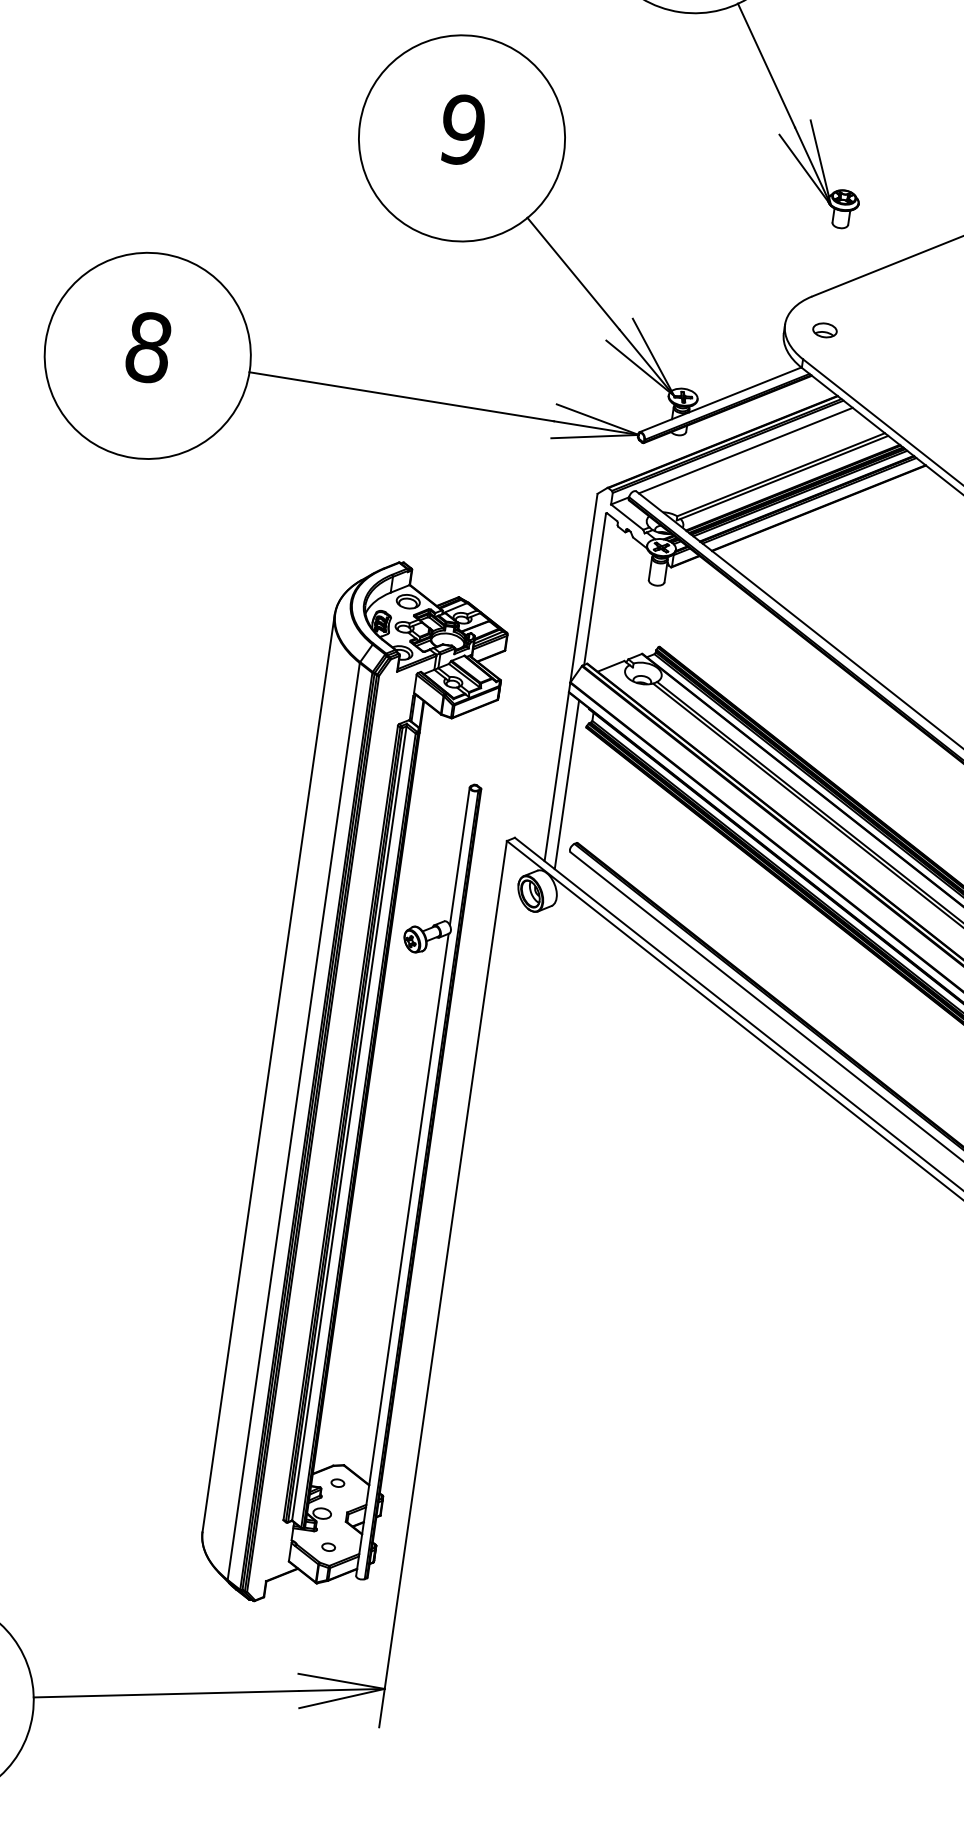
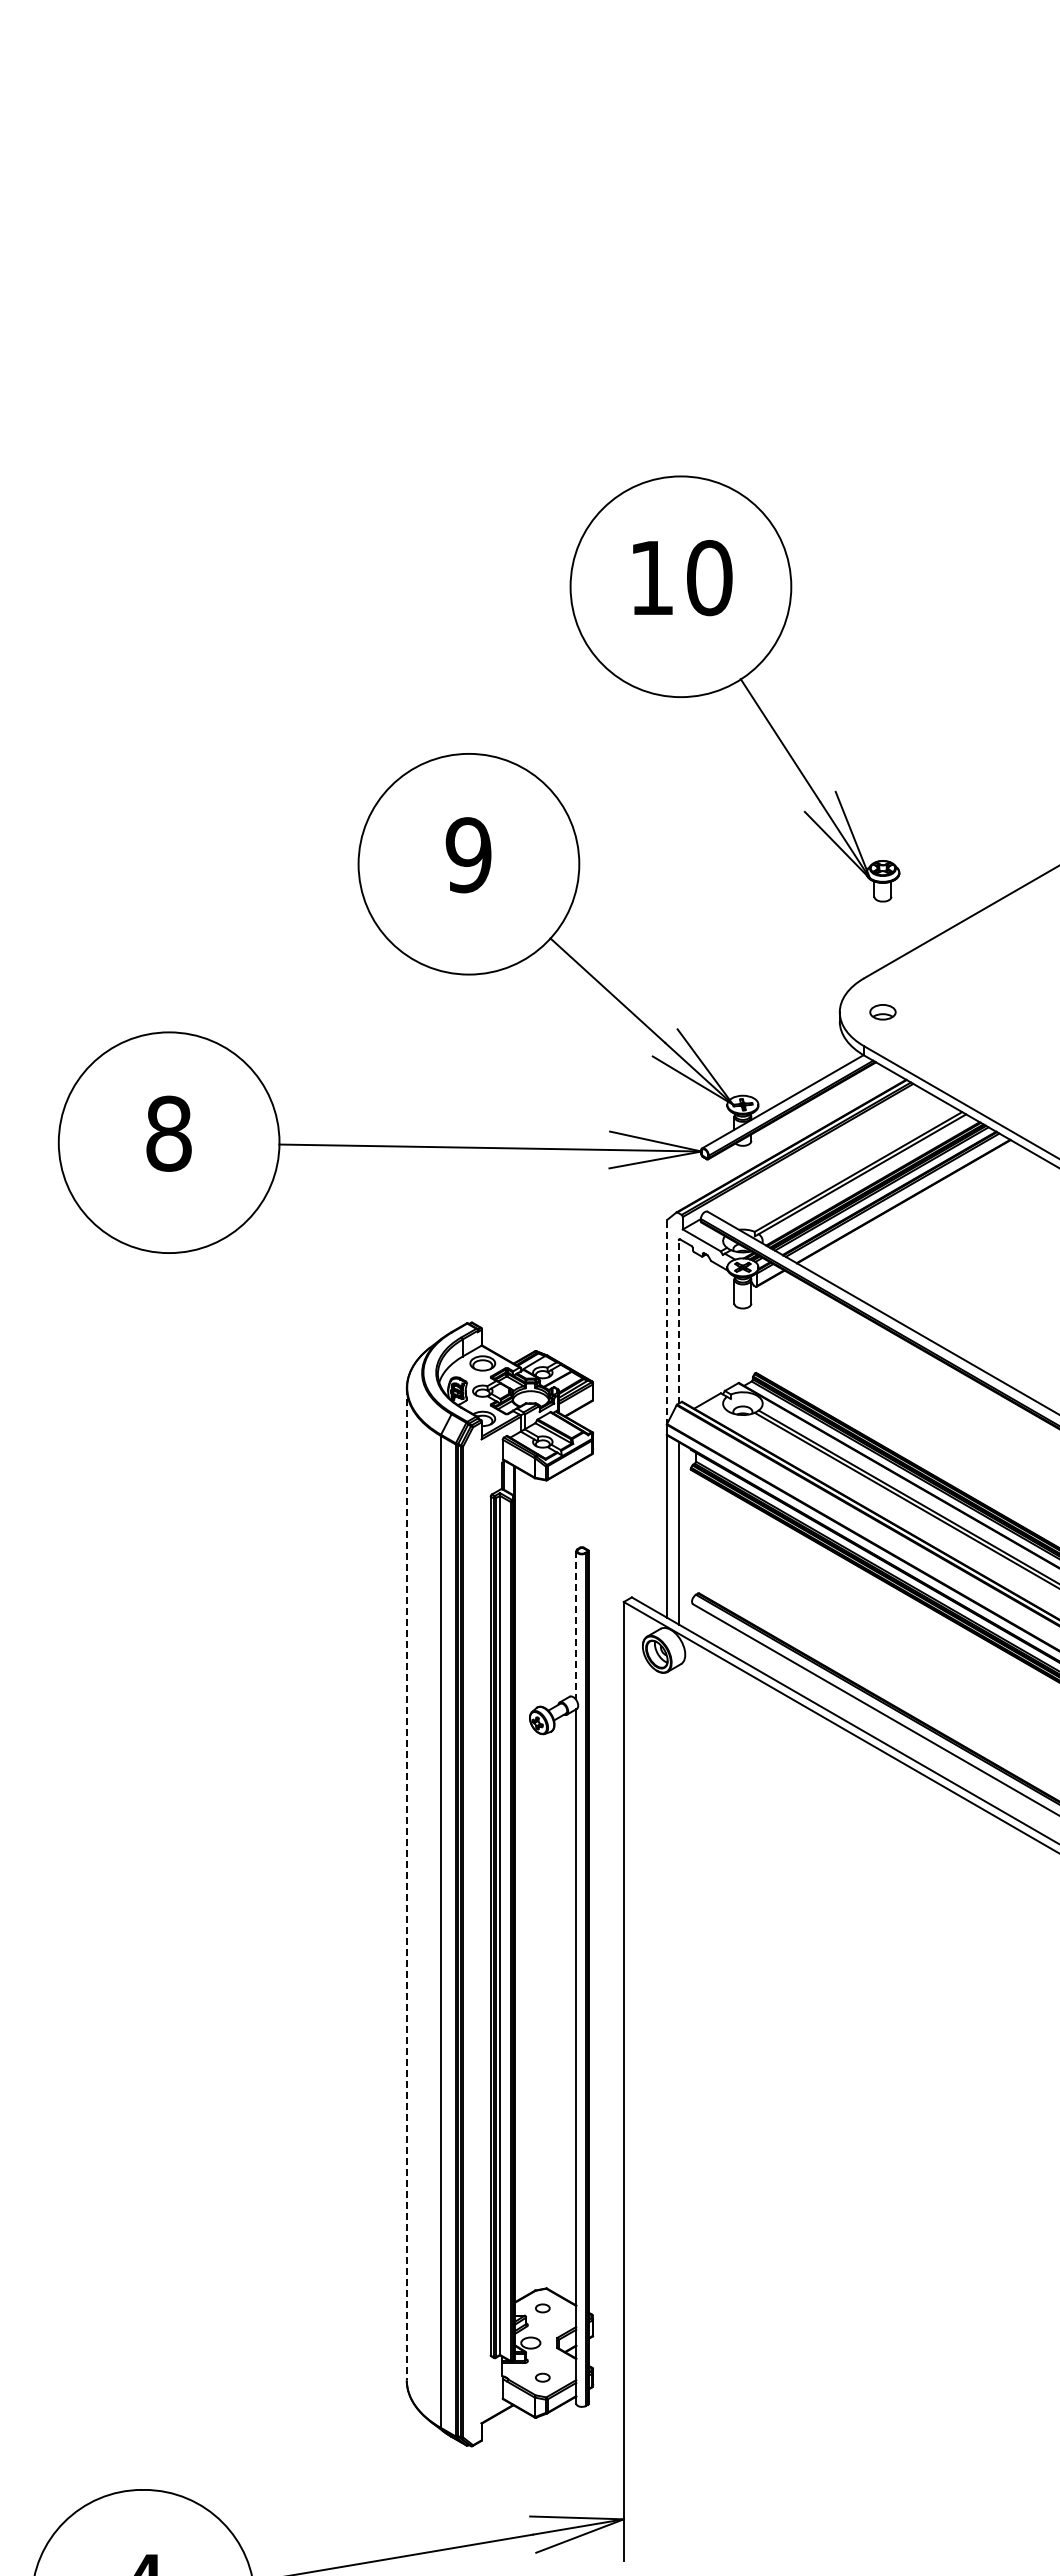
line: (745, 450) -> (817, 1151), removed
line: (583, 589) -> (666, 1323), solid -> dashed
line: (594, 589) -> (678, 1321), solid -> dashed
line: (459, 857) -> (576, 1626), solid -> dashed
line: (268, 1073) -> (406, 1884), solid -> dashed

